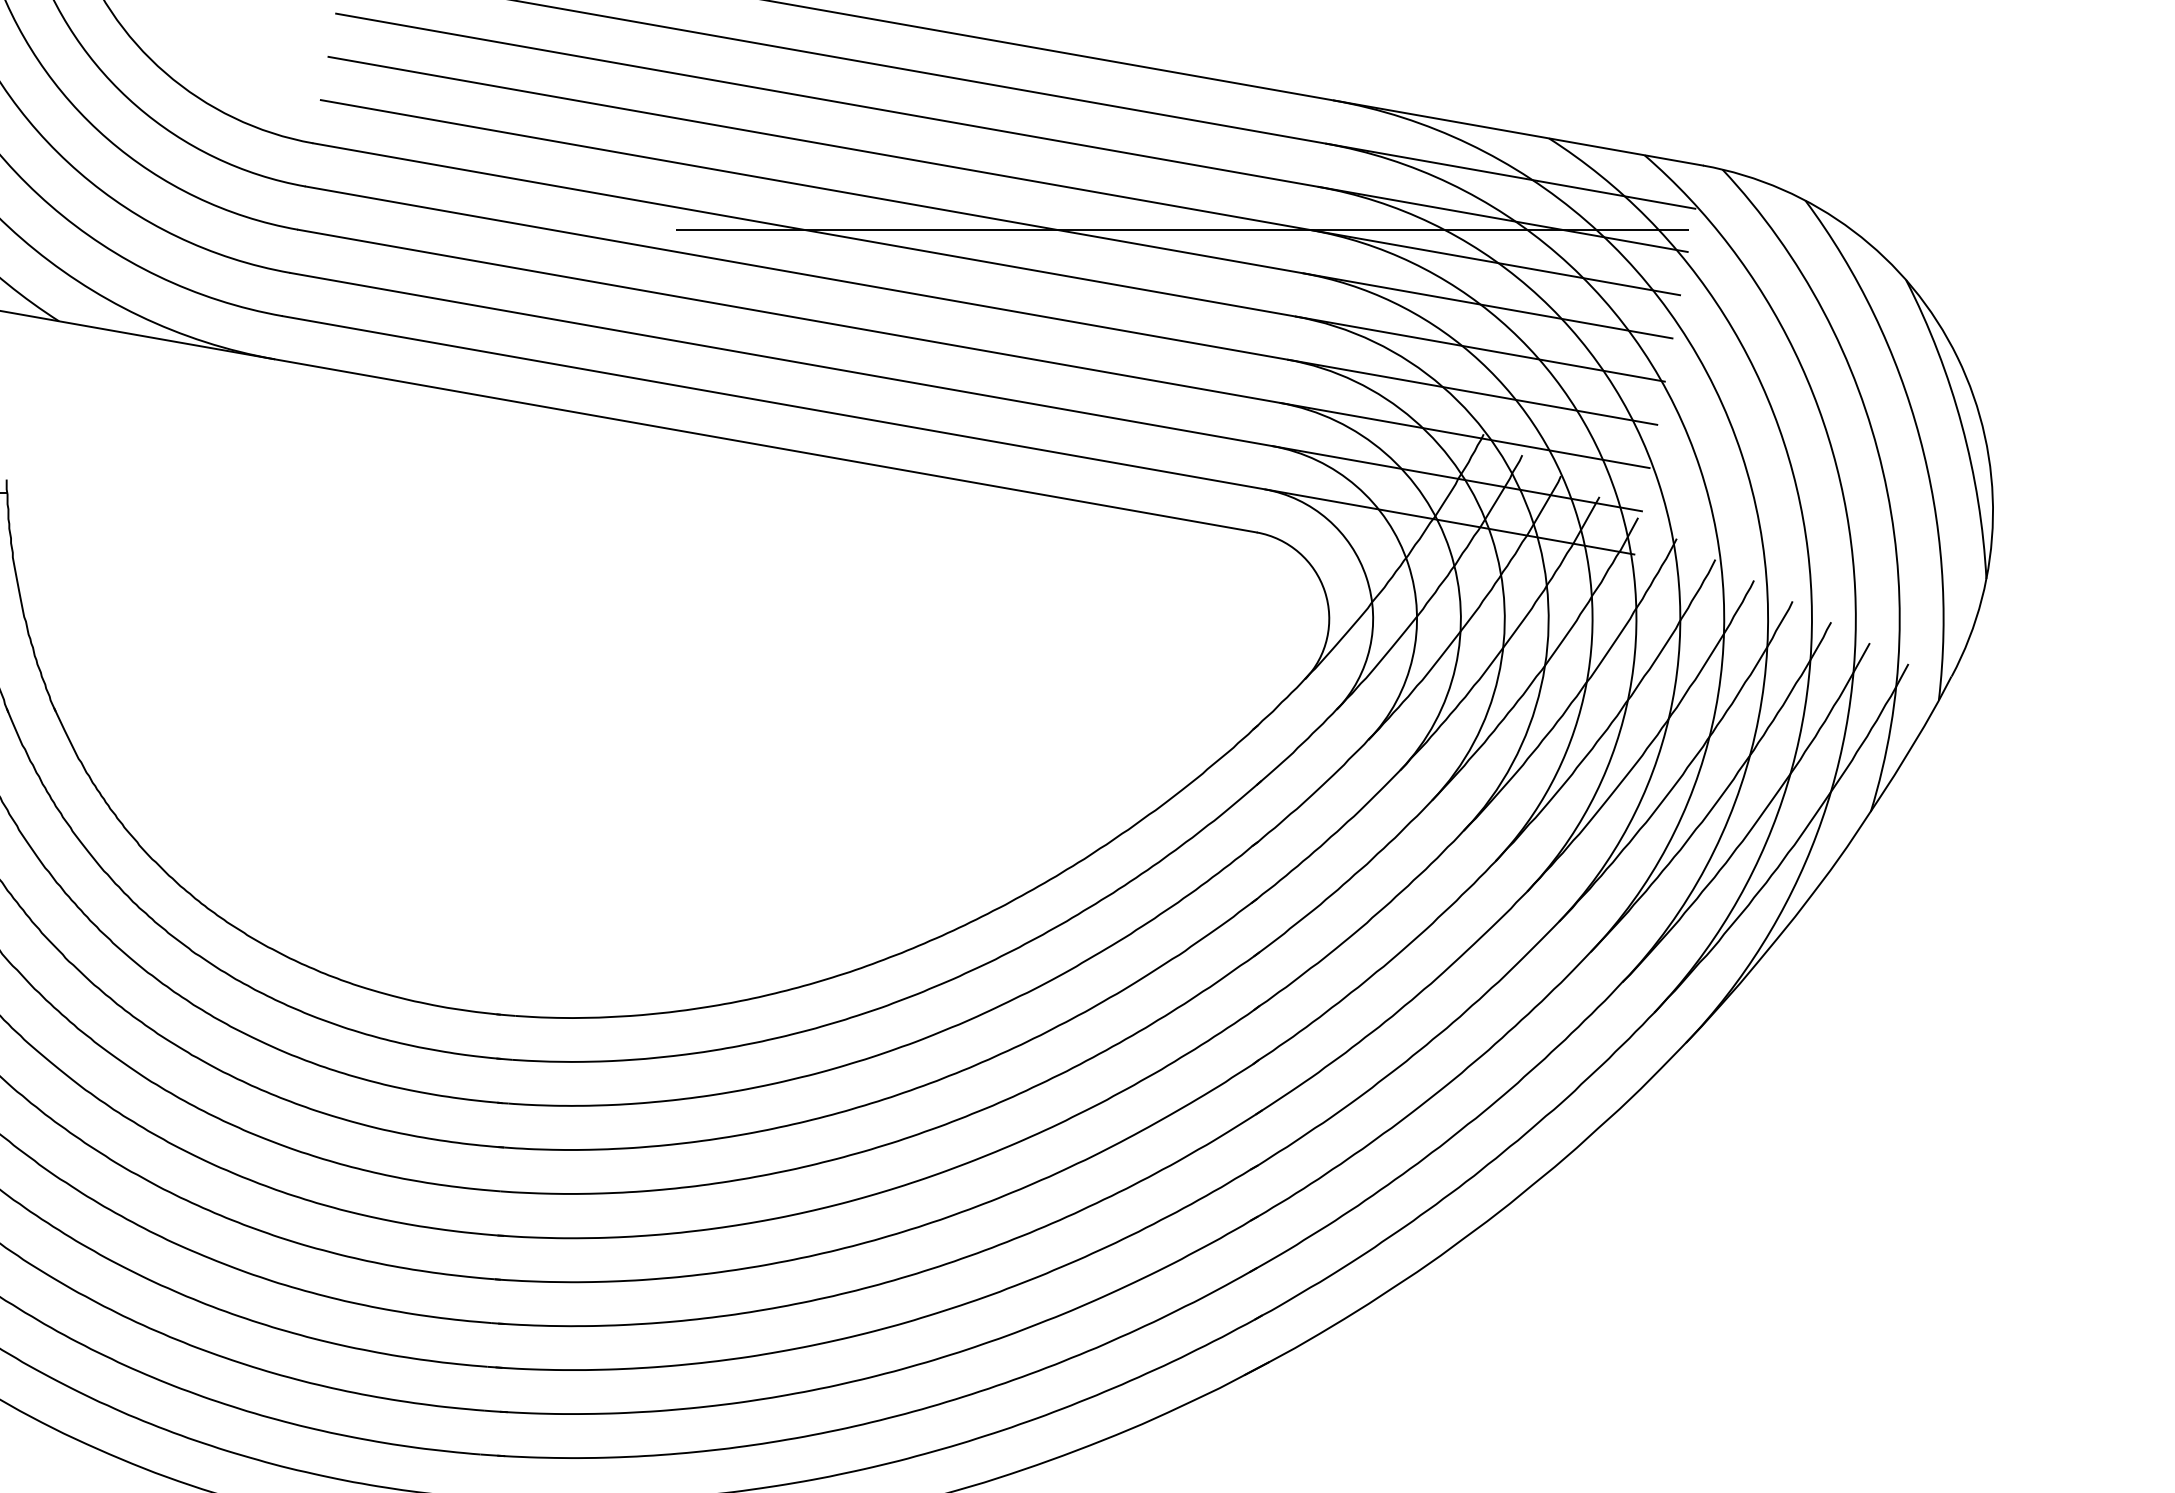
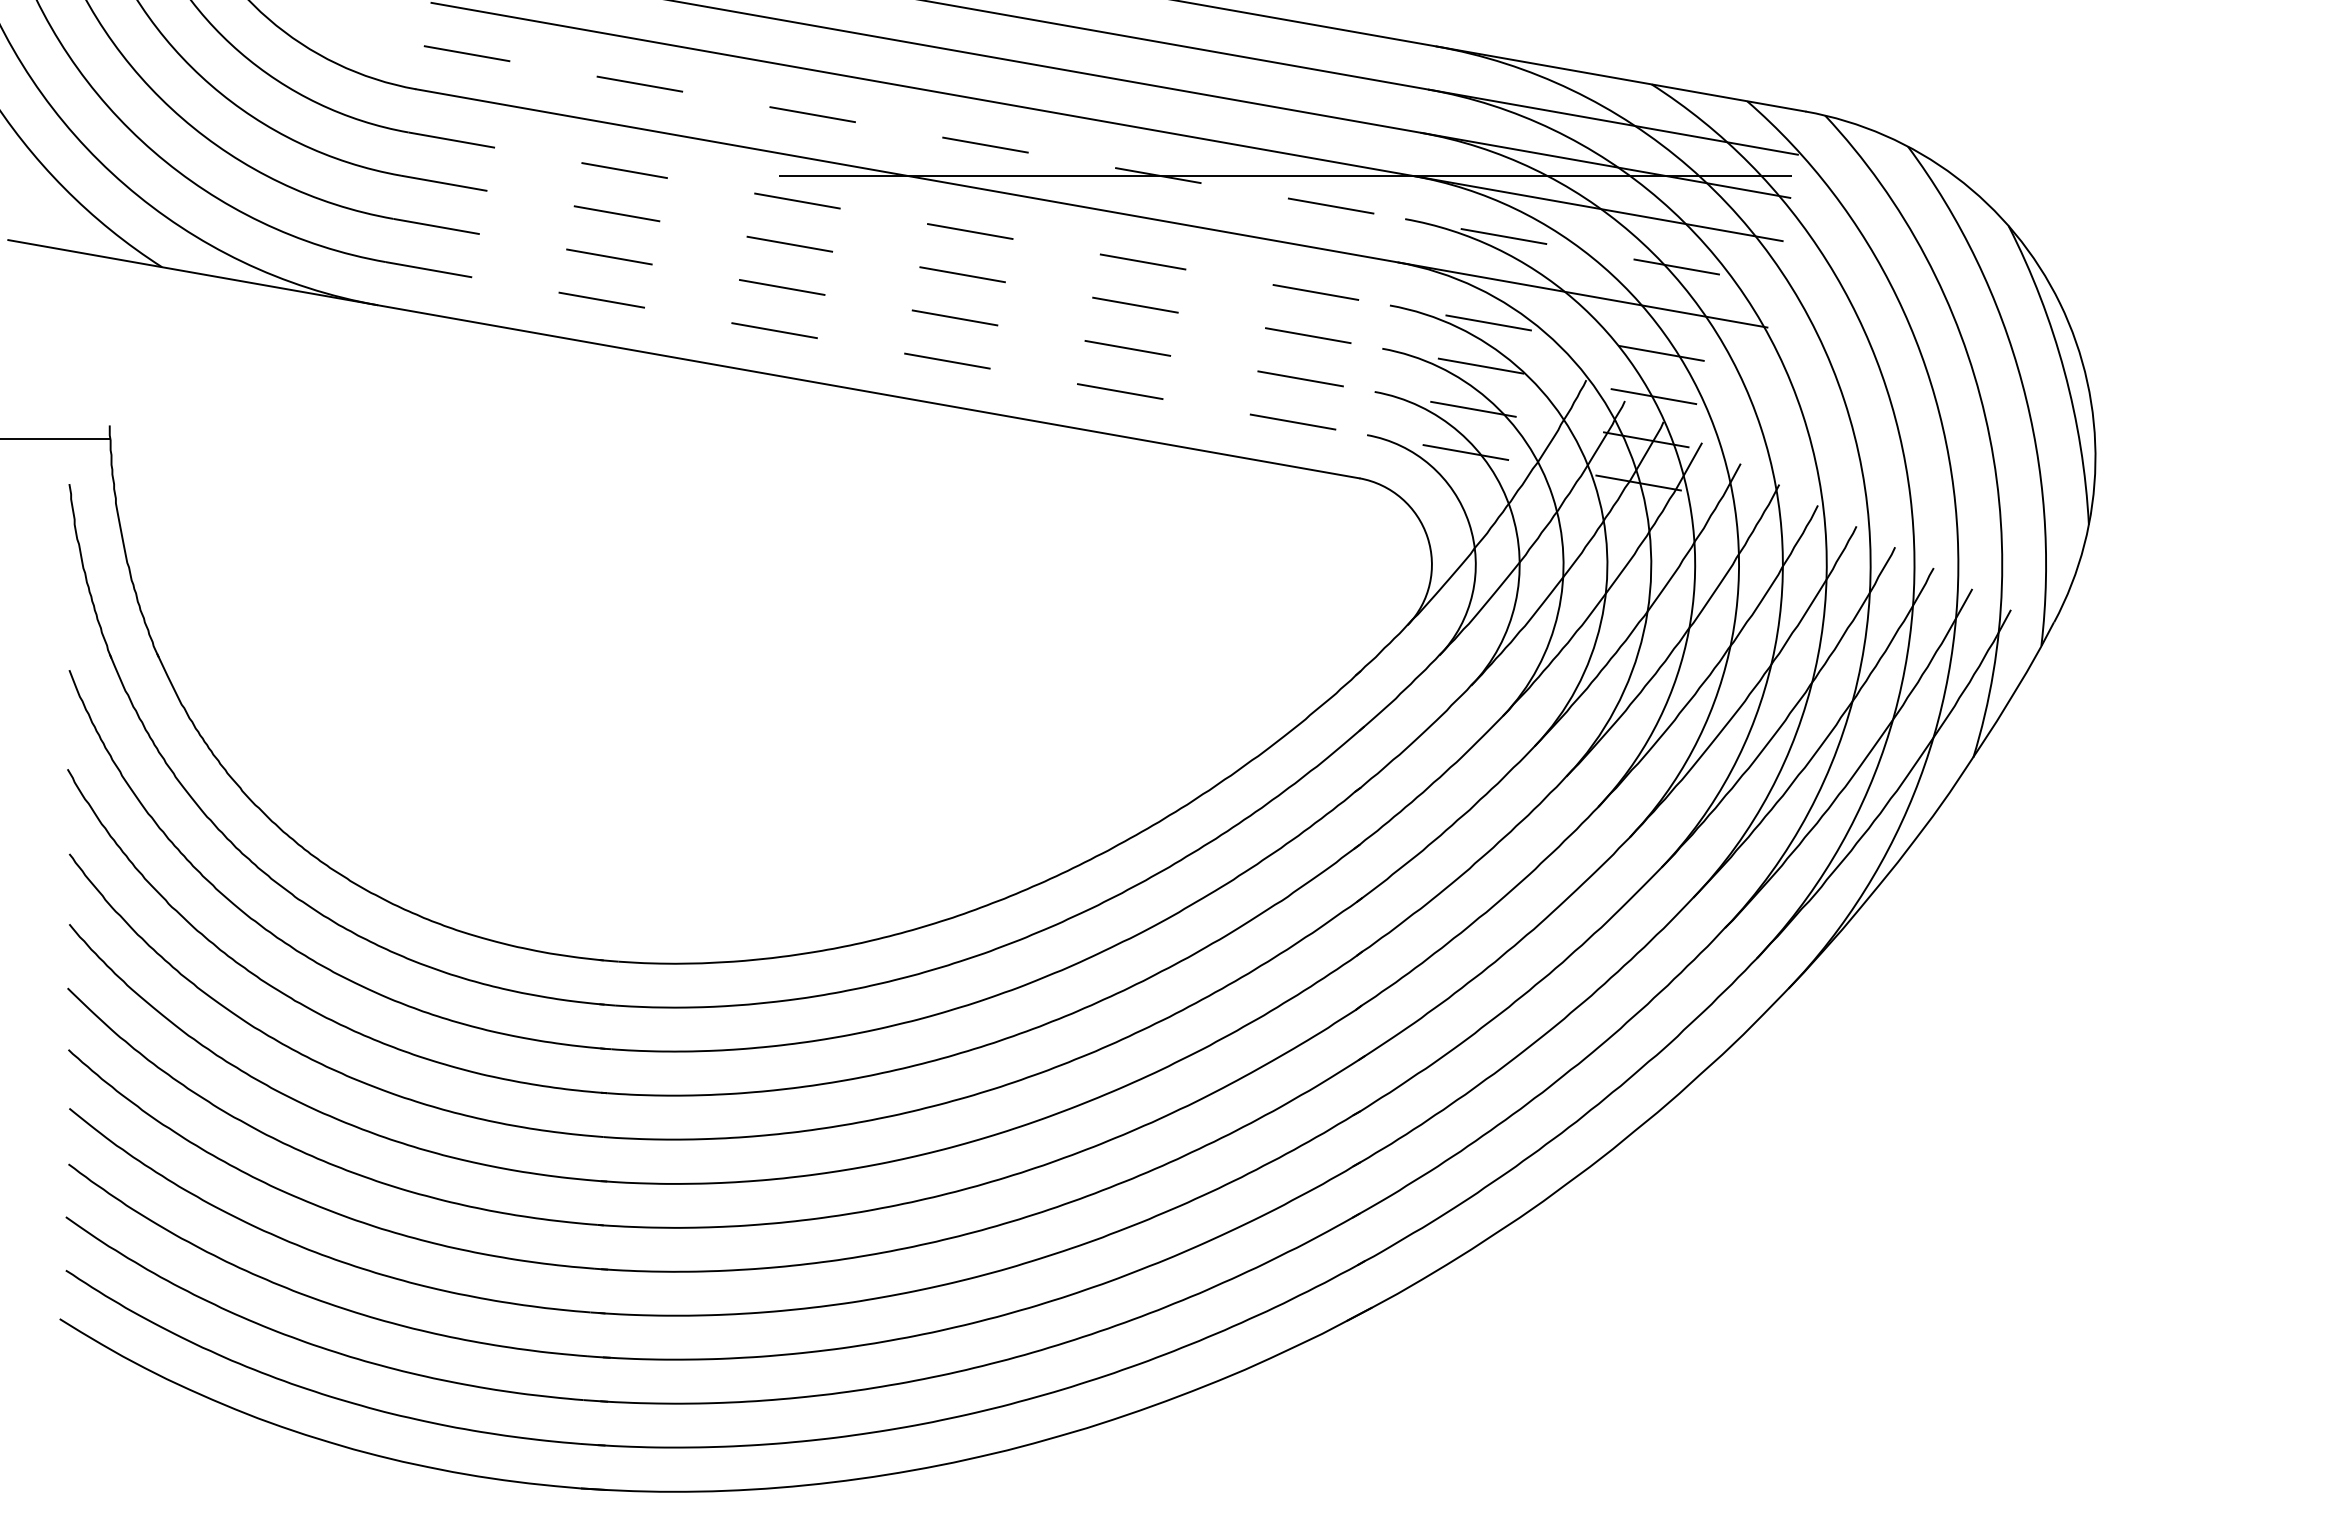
line: (996, 219) -> (1099, 165), solid -> dashed
line: (981, 305) -> (1084, 251), solid -> dashed
line: (973, 348) -> (1076, 294), solid -> dashed
line: (965, 392) -> (1068, 338), solid -> dashed
line: (958, 435) -> (1061, 381), solid -> dashed

